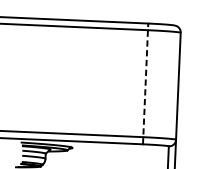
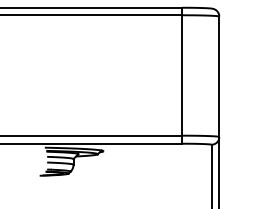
line: (145, 83) -> (182, 75), dashed -> solid

